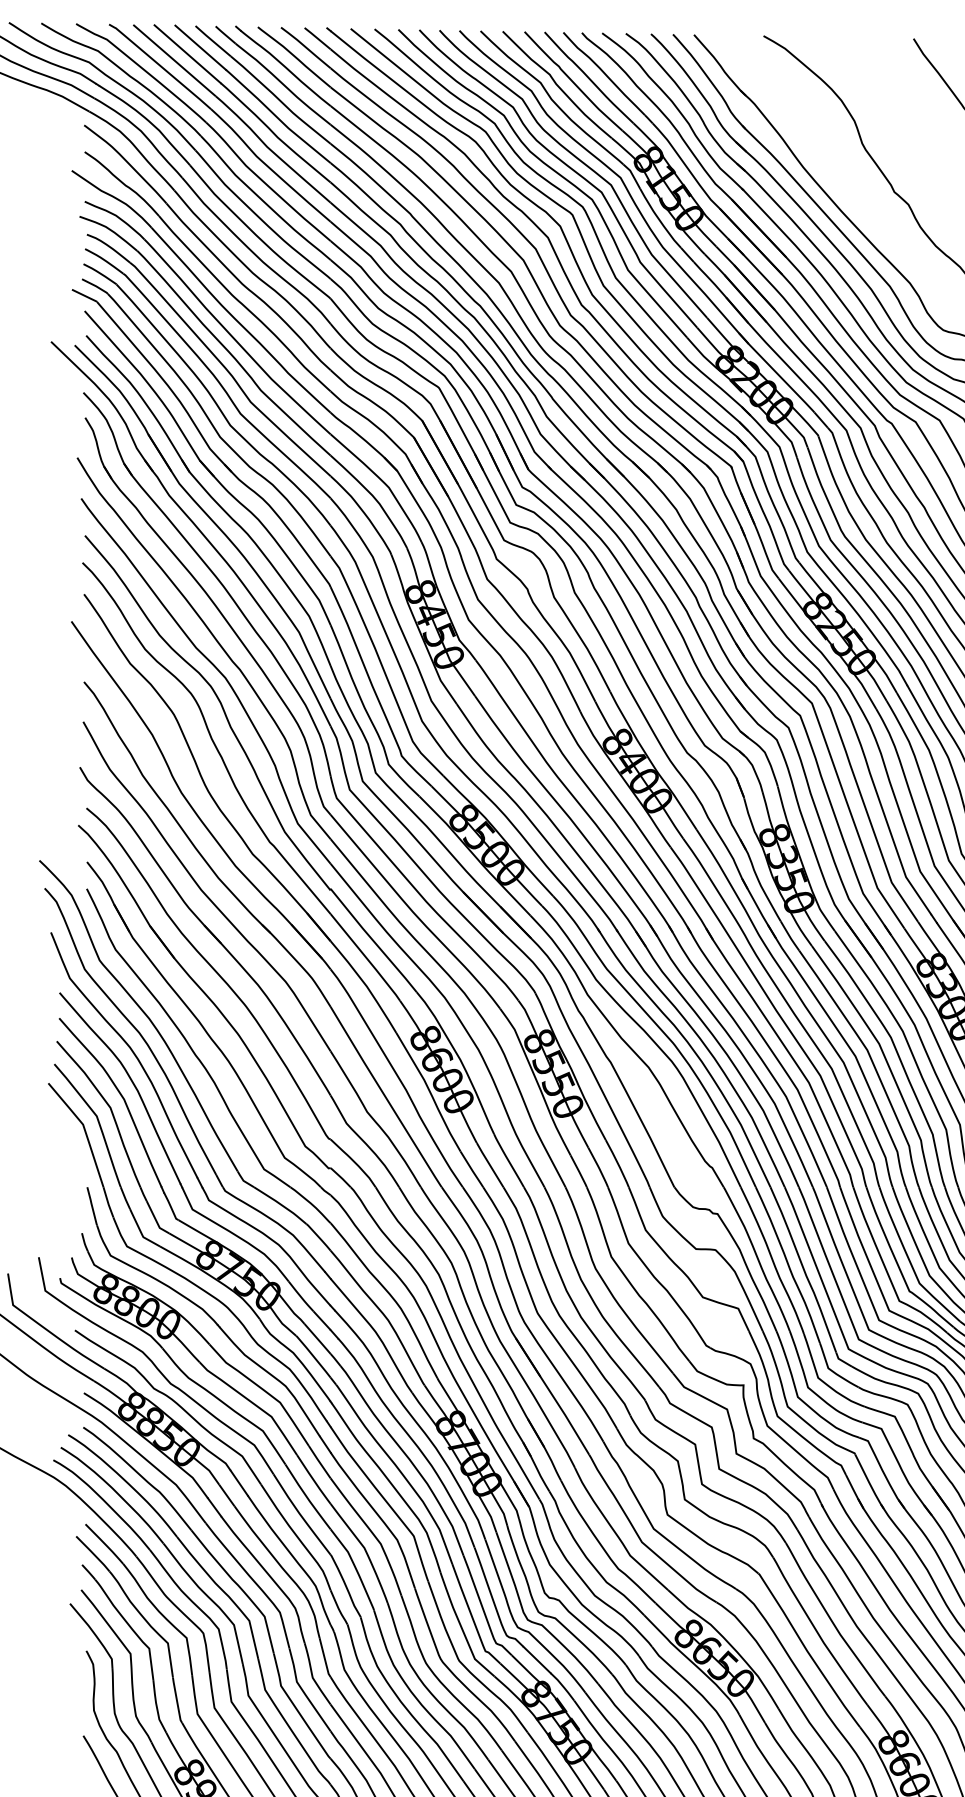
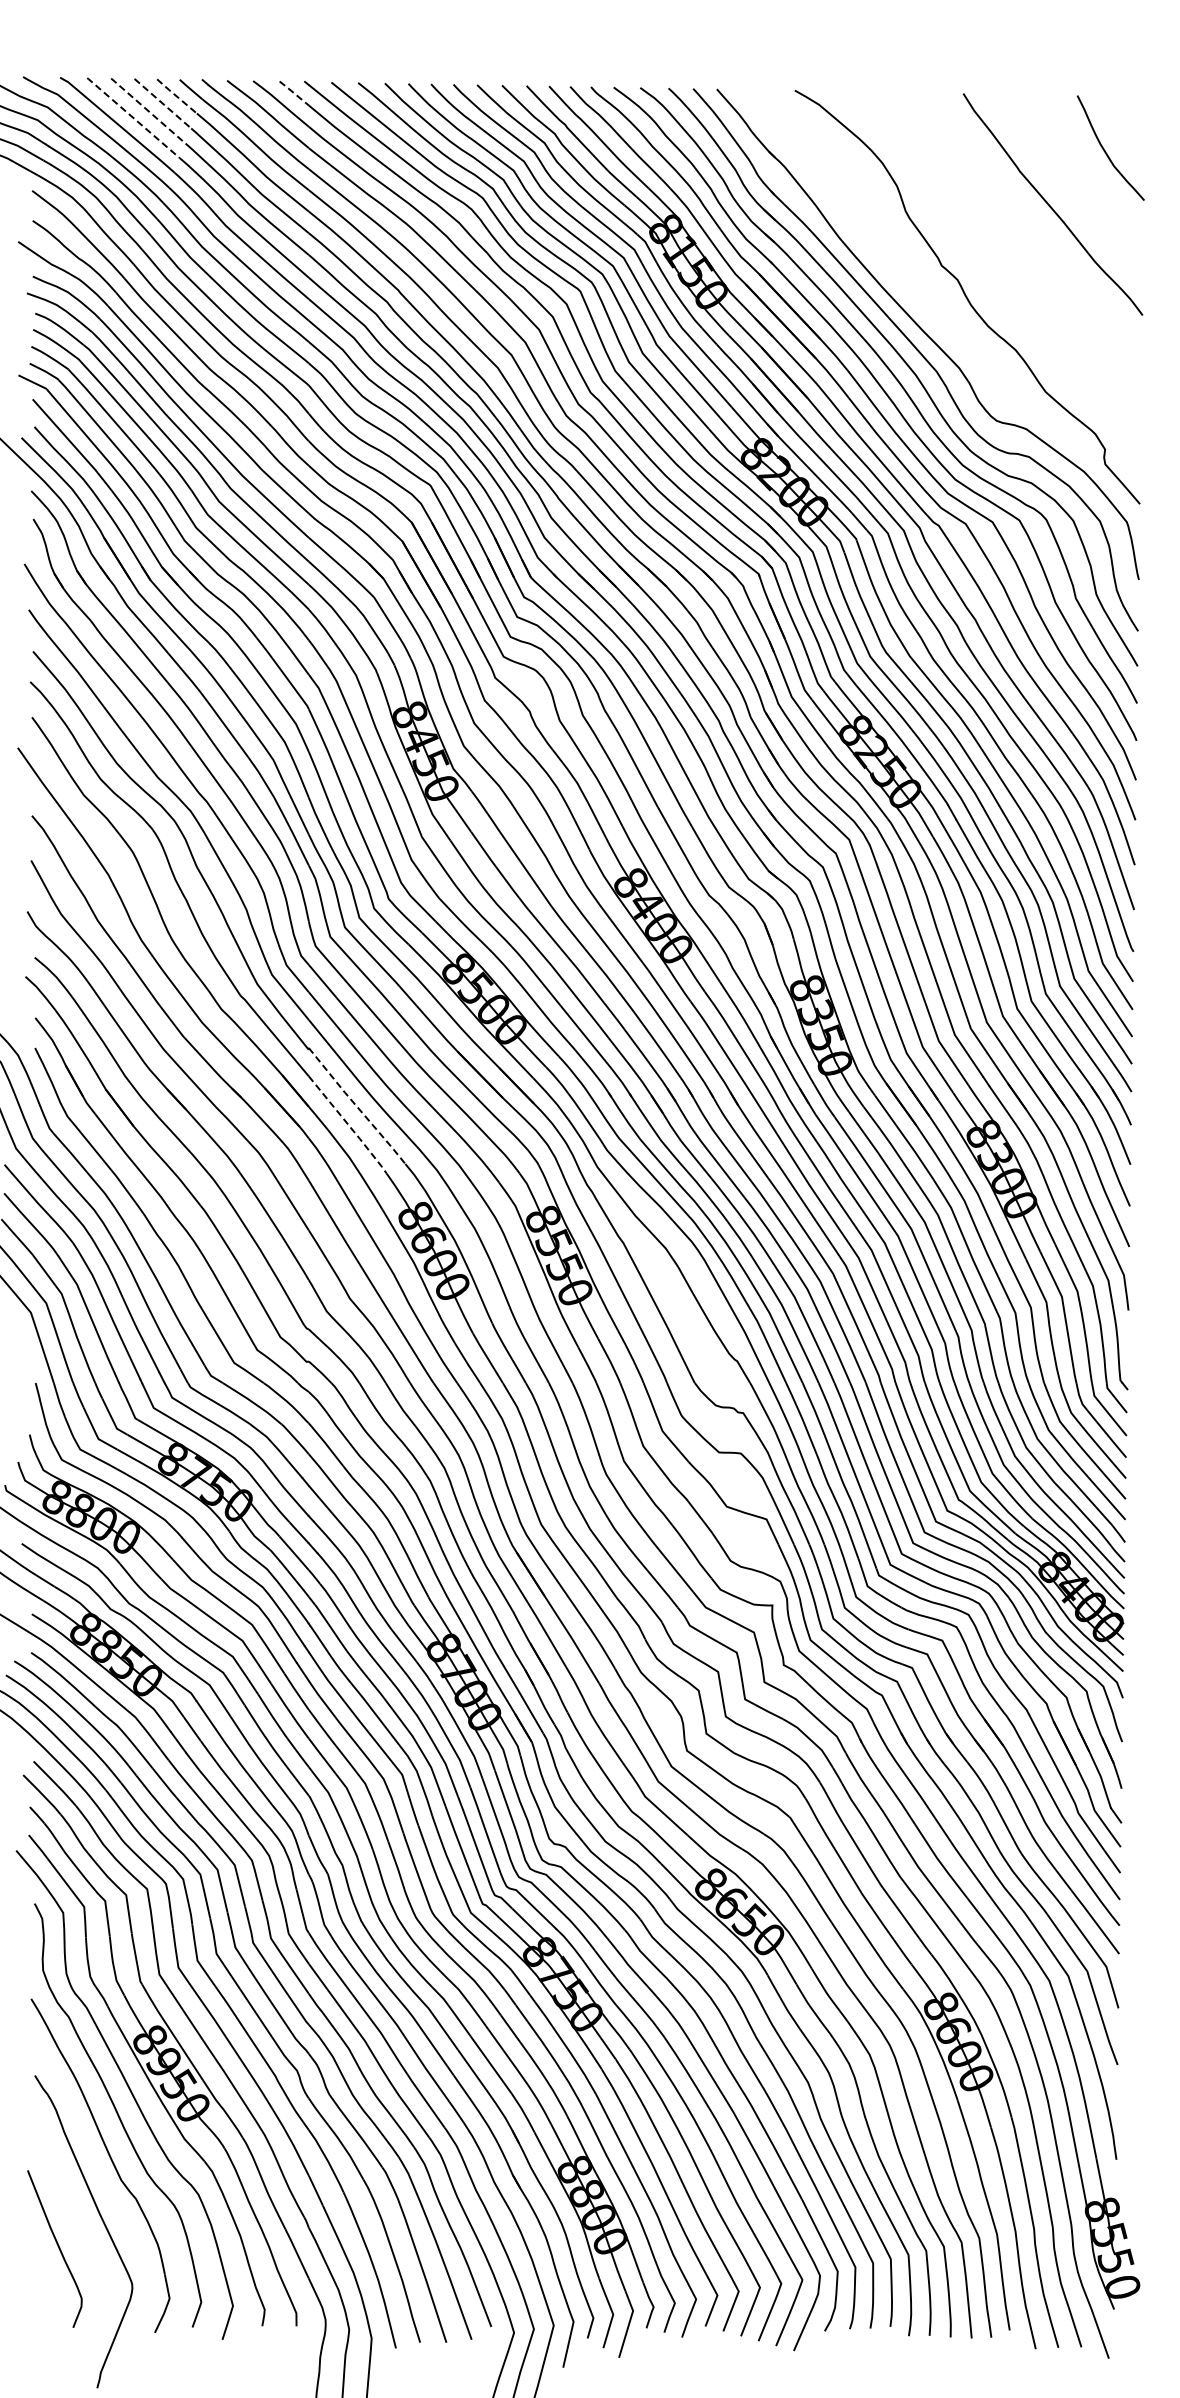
line: (316, 37) -> (293, 92), solid -> dashed
line: (212, 41) -> (176, 96), solid -> dashed
line: (200, 47) -> (162, 103), solid -> dashed
line: (187, 54) -> (148, 111), solid -> dashed
line: (173, 60) -> (132, 117), solid -> dashed
line: (373, 940) -> (356, 1106), solid -> dashed
line: (366, 958) -> (349, 1126), solid -> dashed

